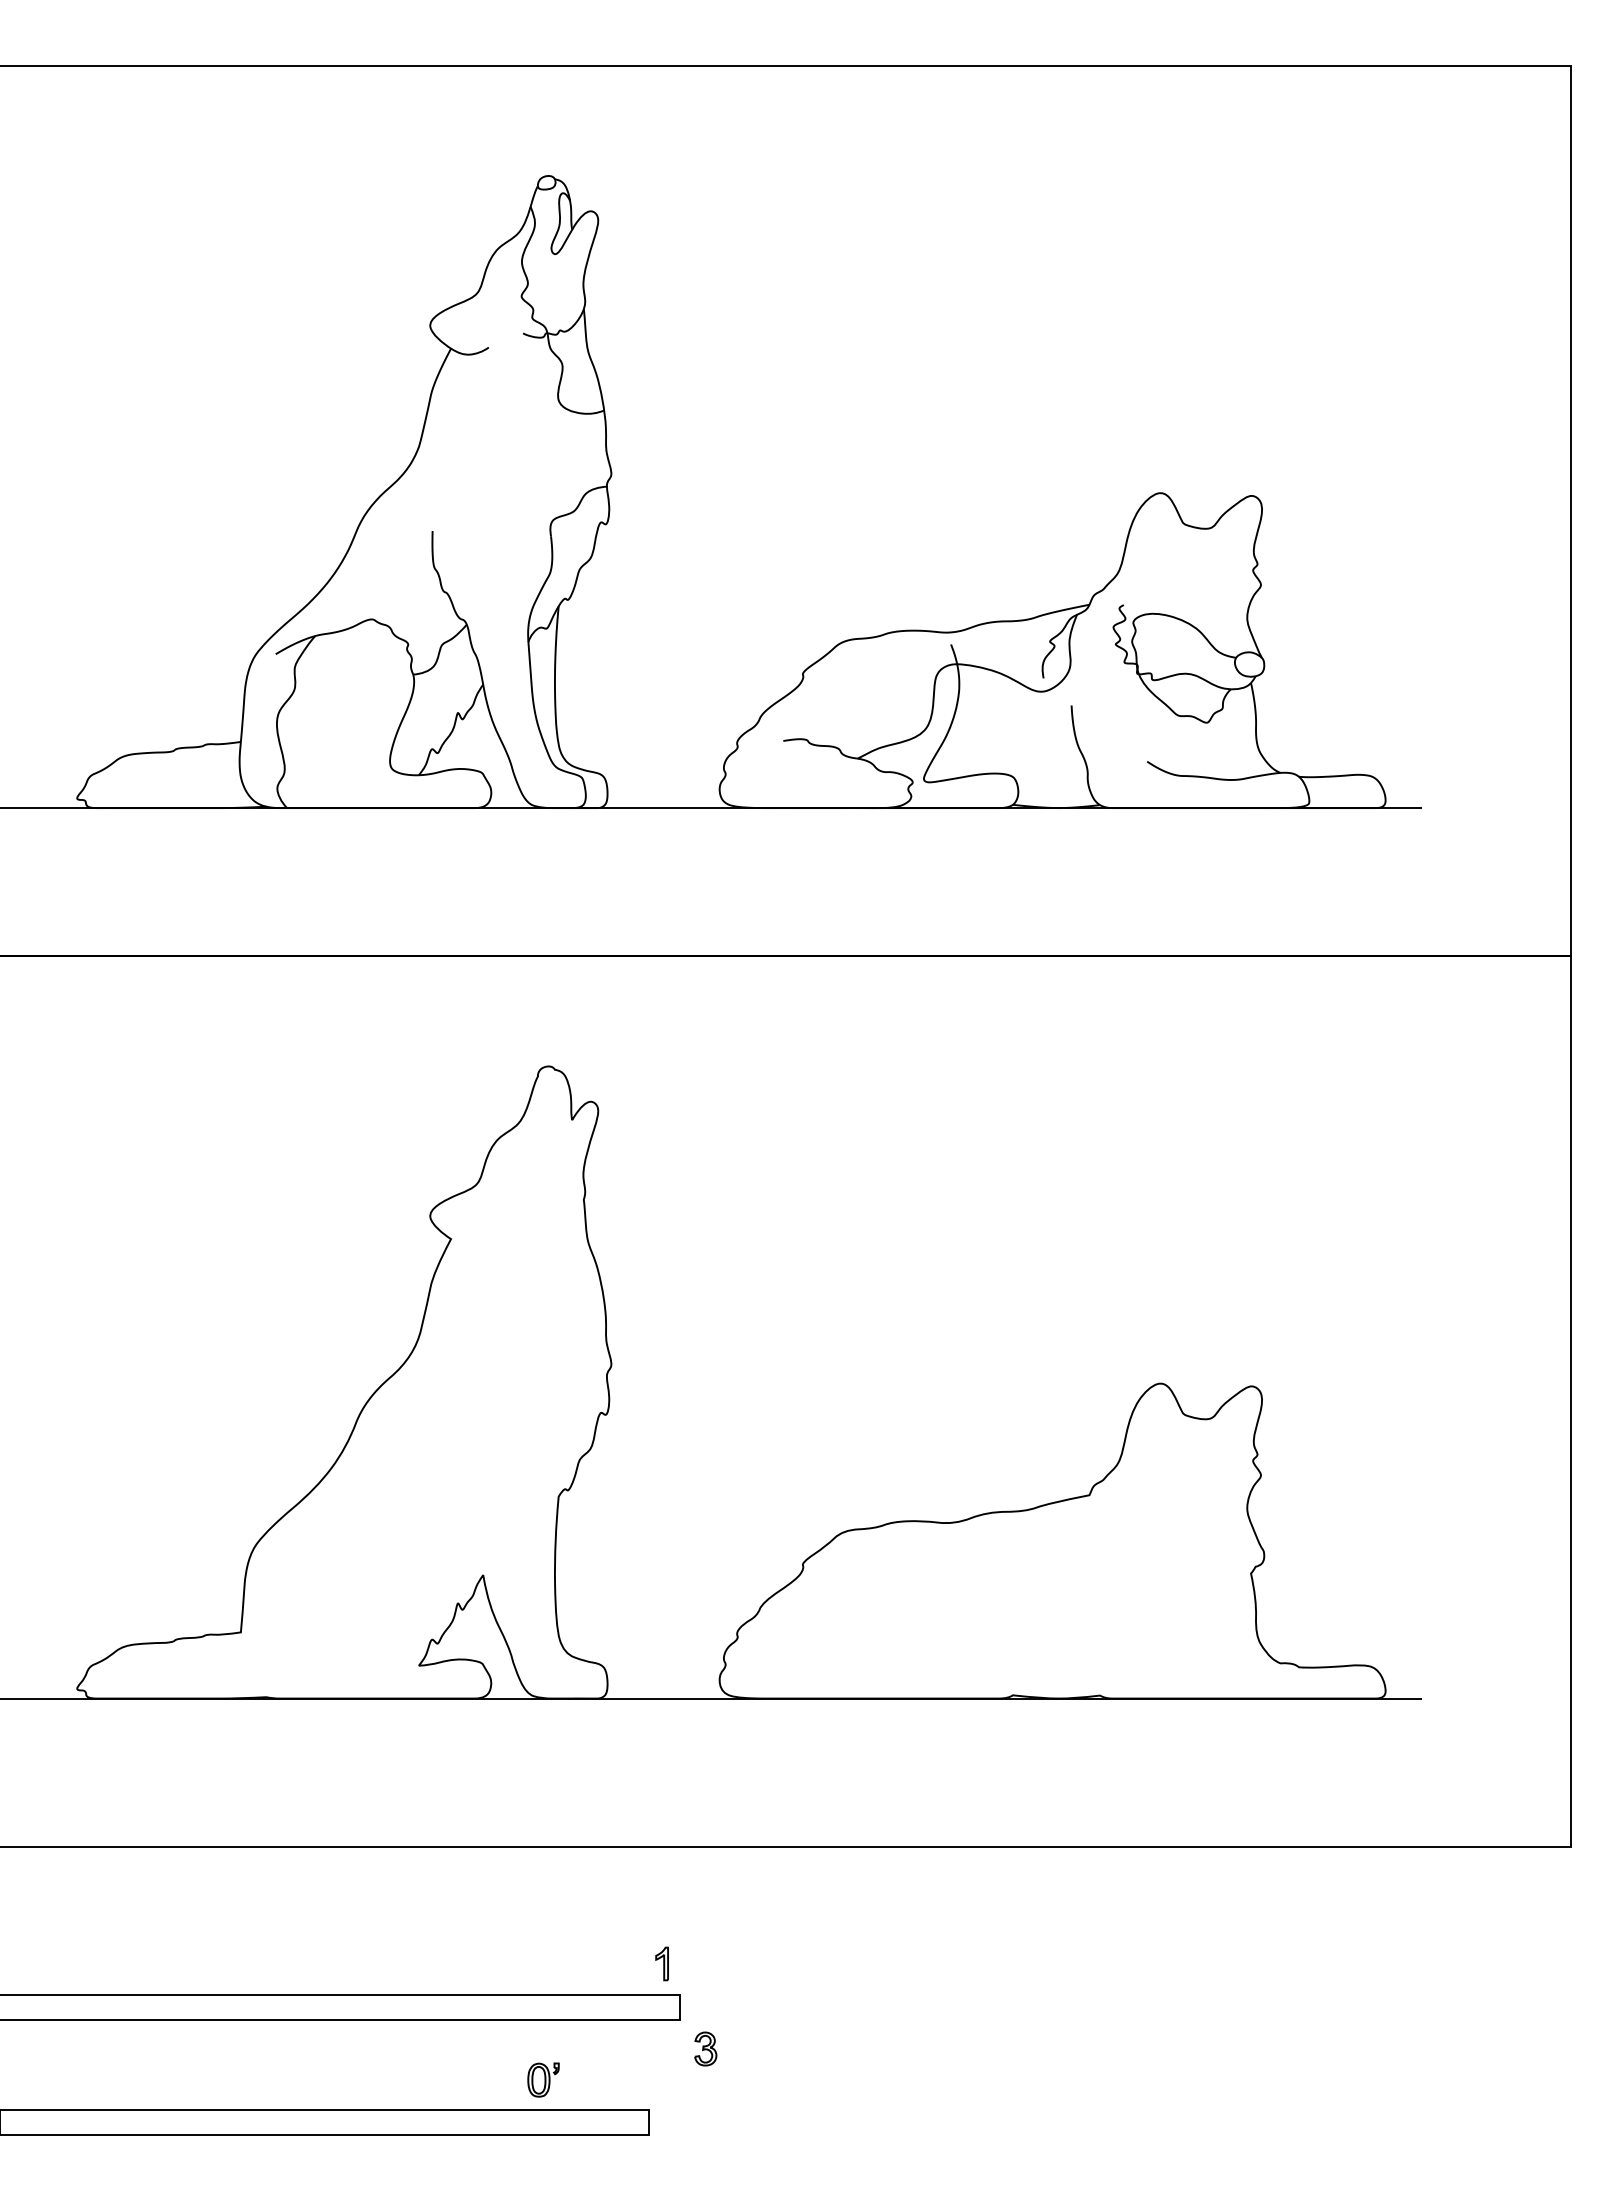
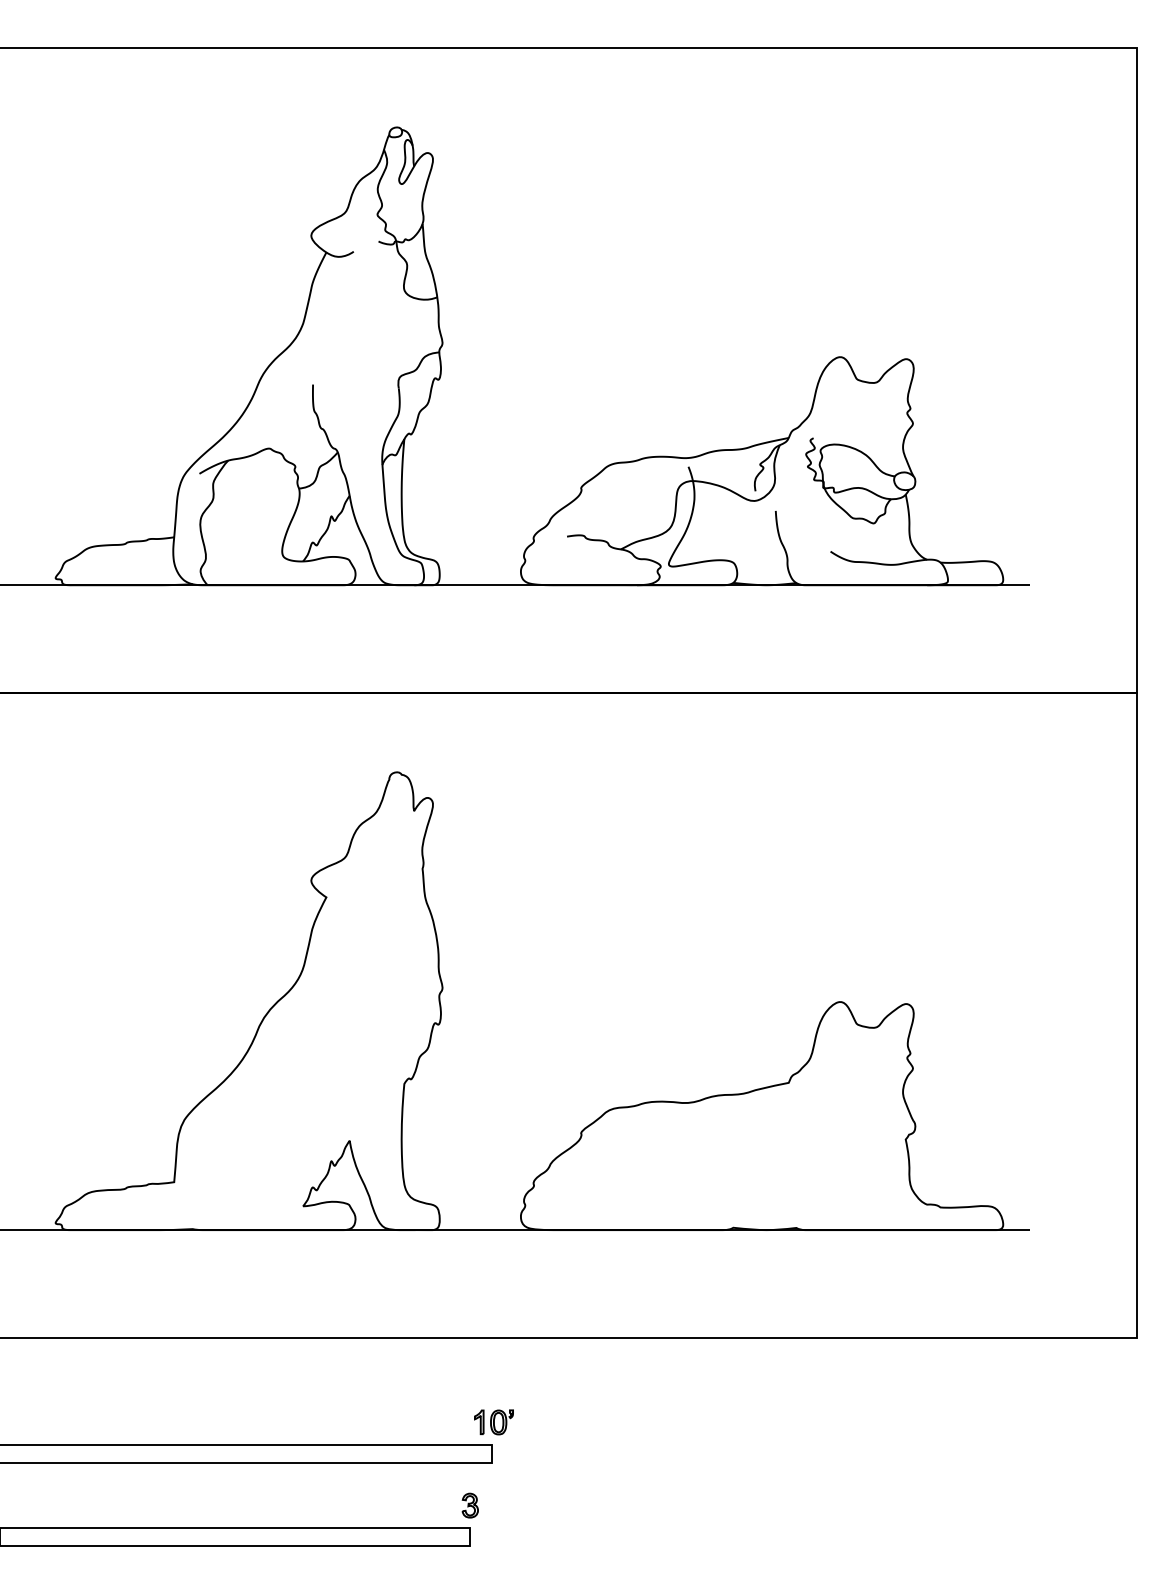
part: (705, 2048) -> (470, 1505), moved
part: (543, 2079) -> (501, 1421), moved

